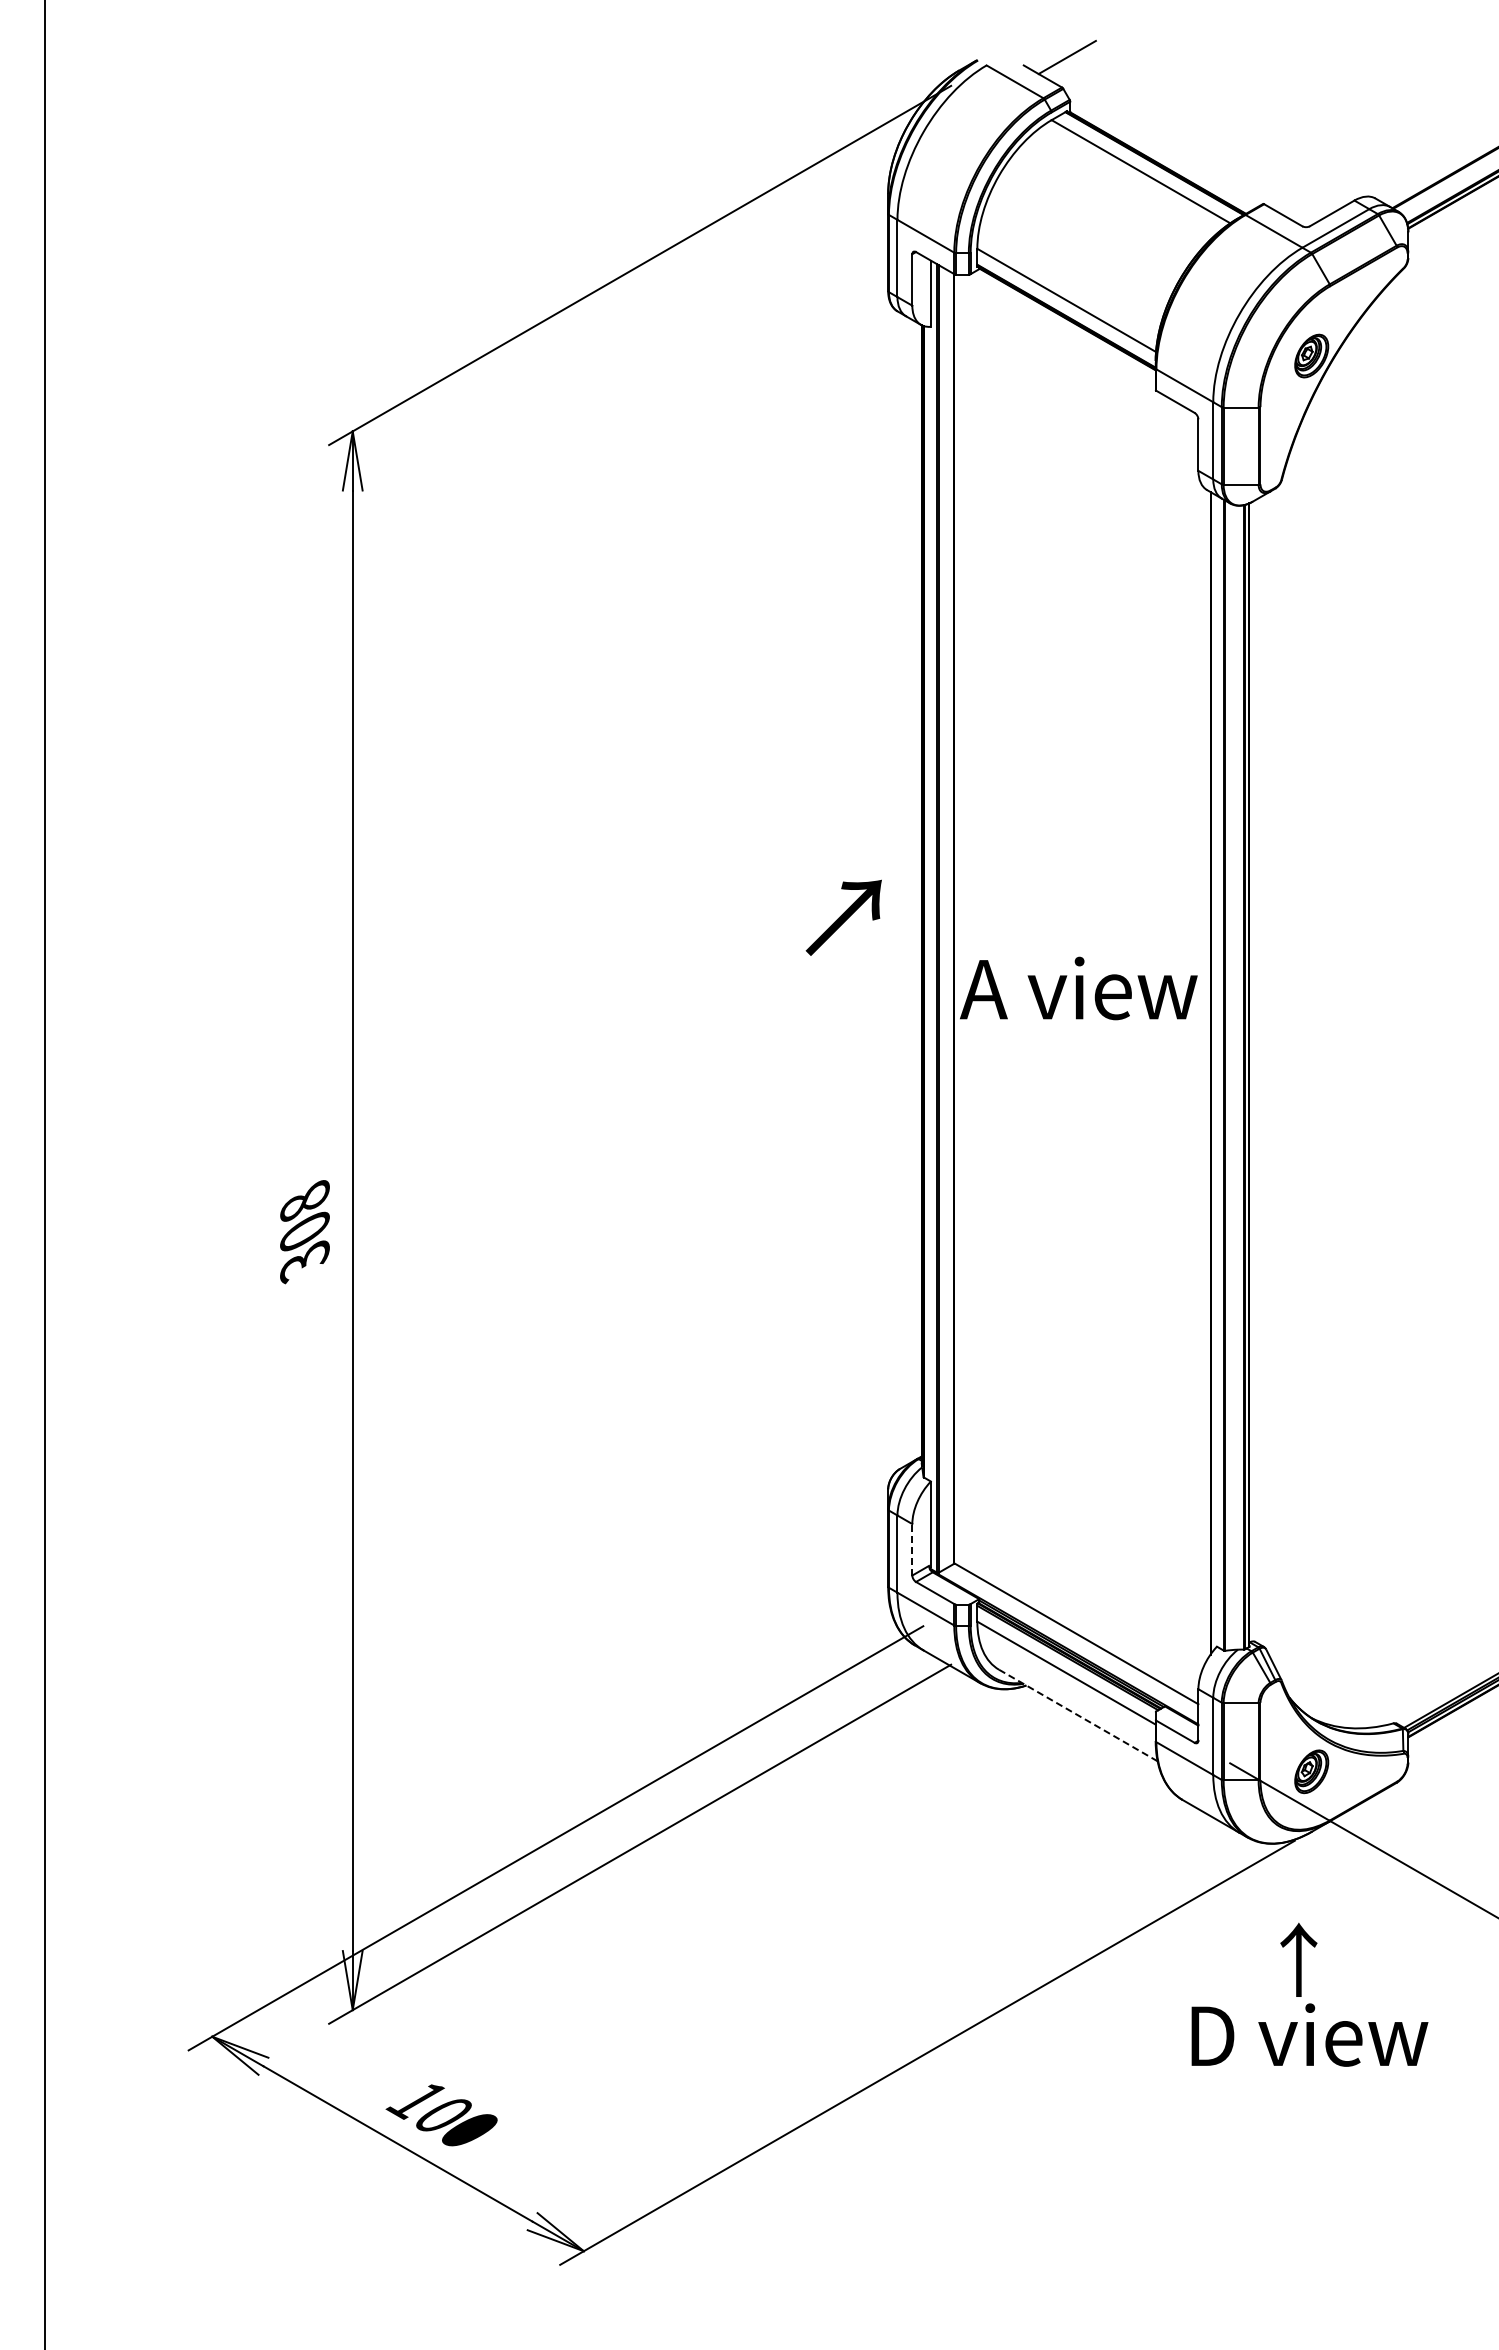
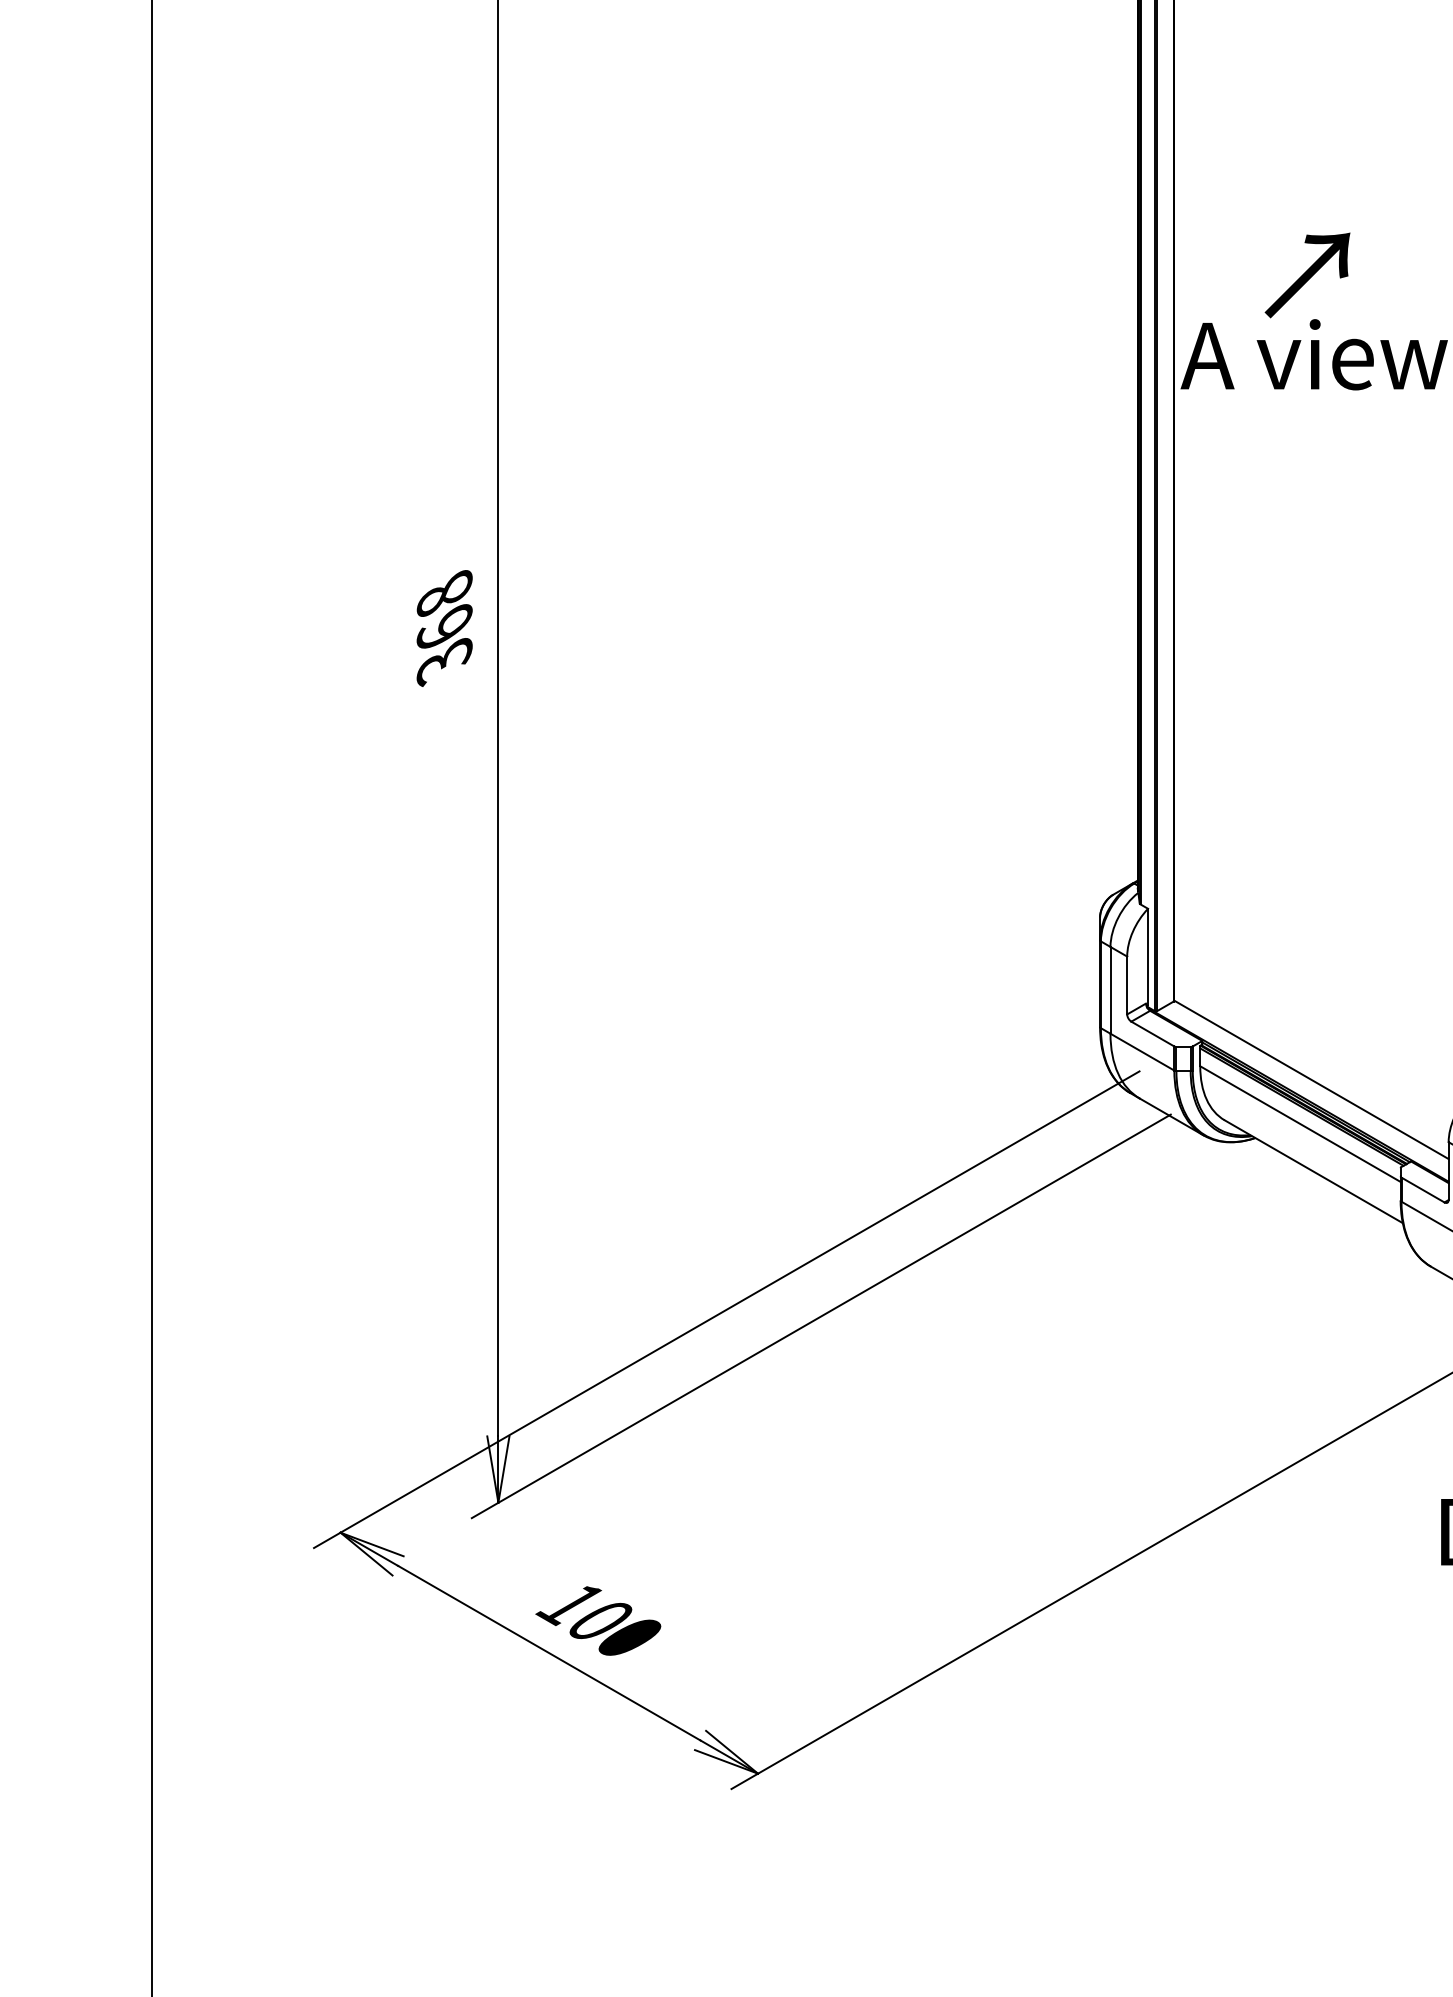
text: (843, 917) -> (1307, 274), moved
text: (304, 1230) -> (444, 626), 308 -> 368
line: (912, 1549) -> (1127, 985), dashed -> solid
line: (1078, 1715) -> (1313, 1171), dashed -> solid

